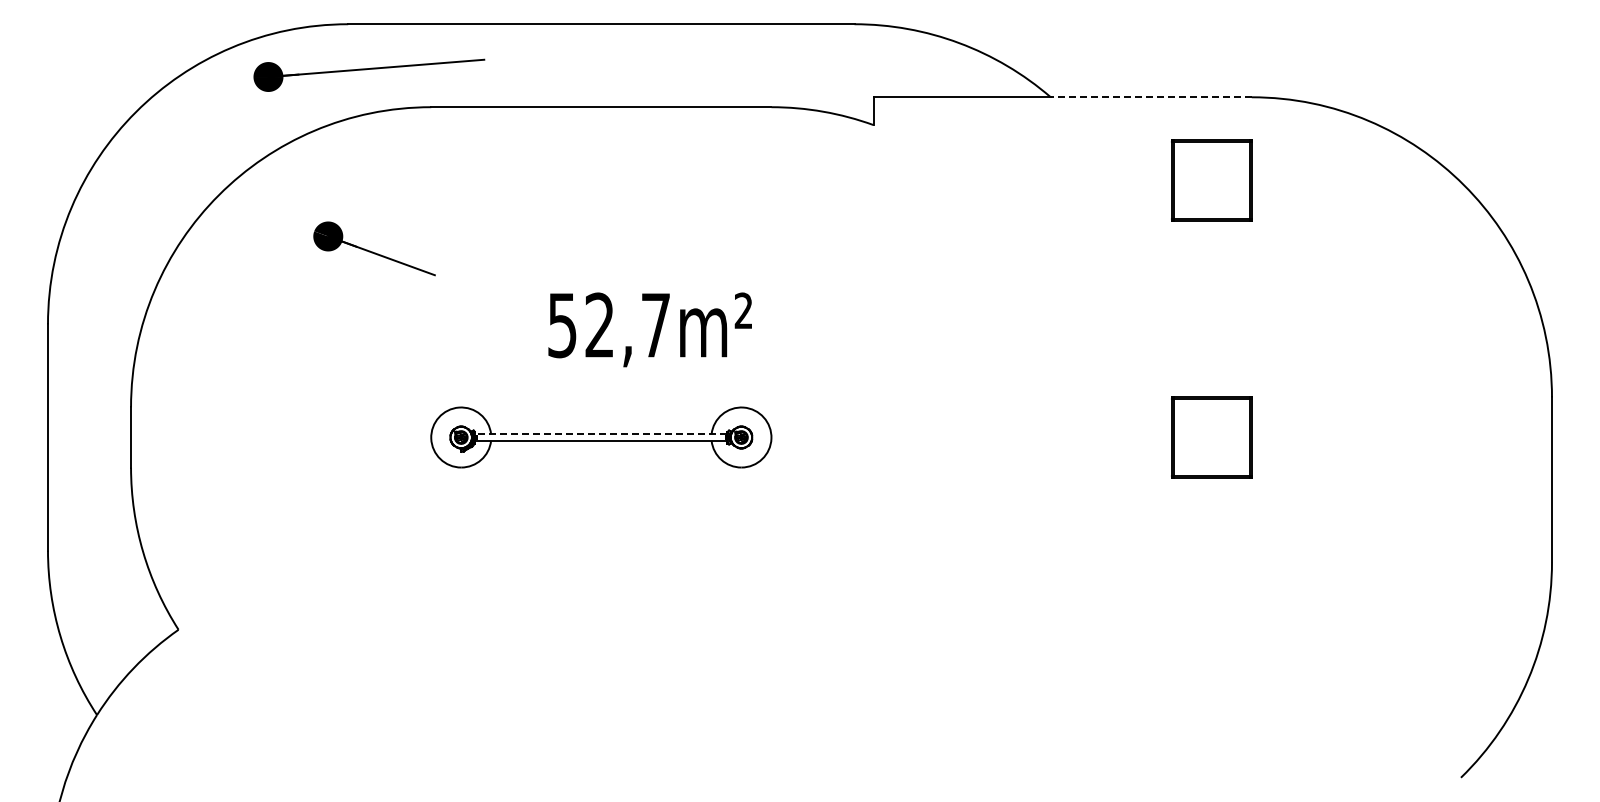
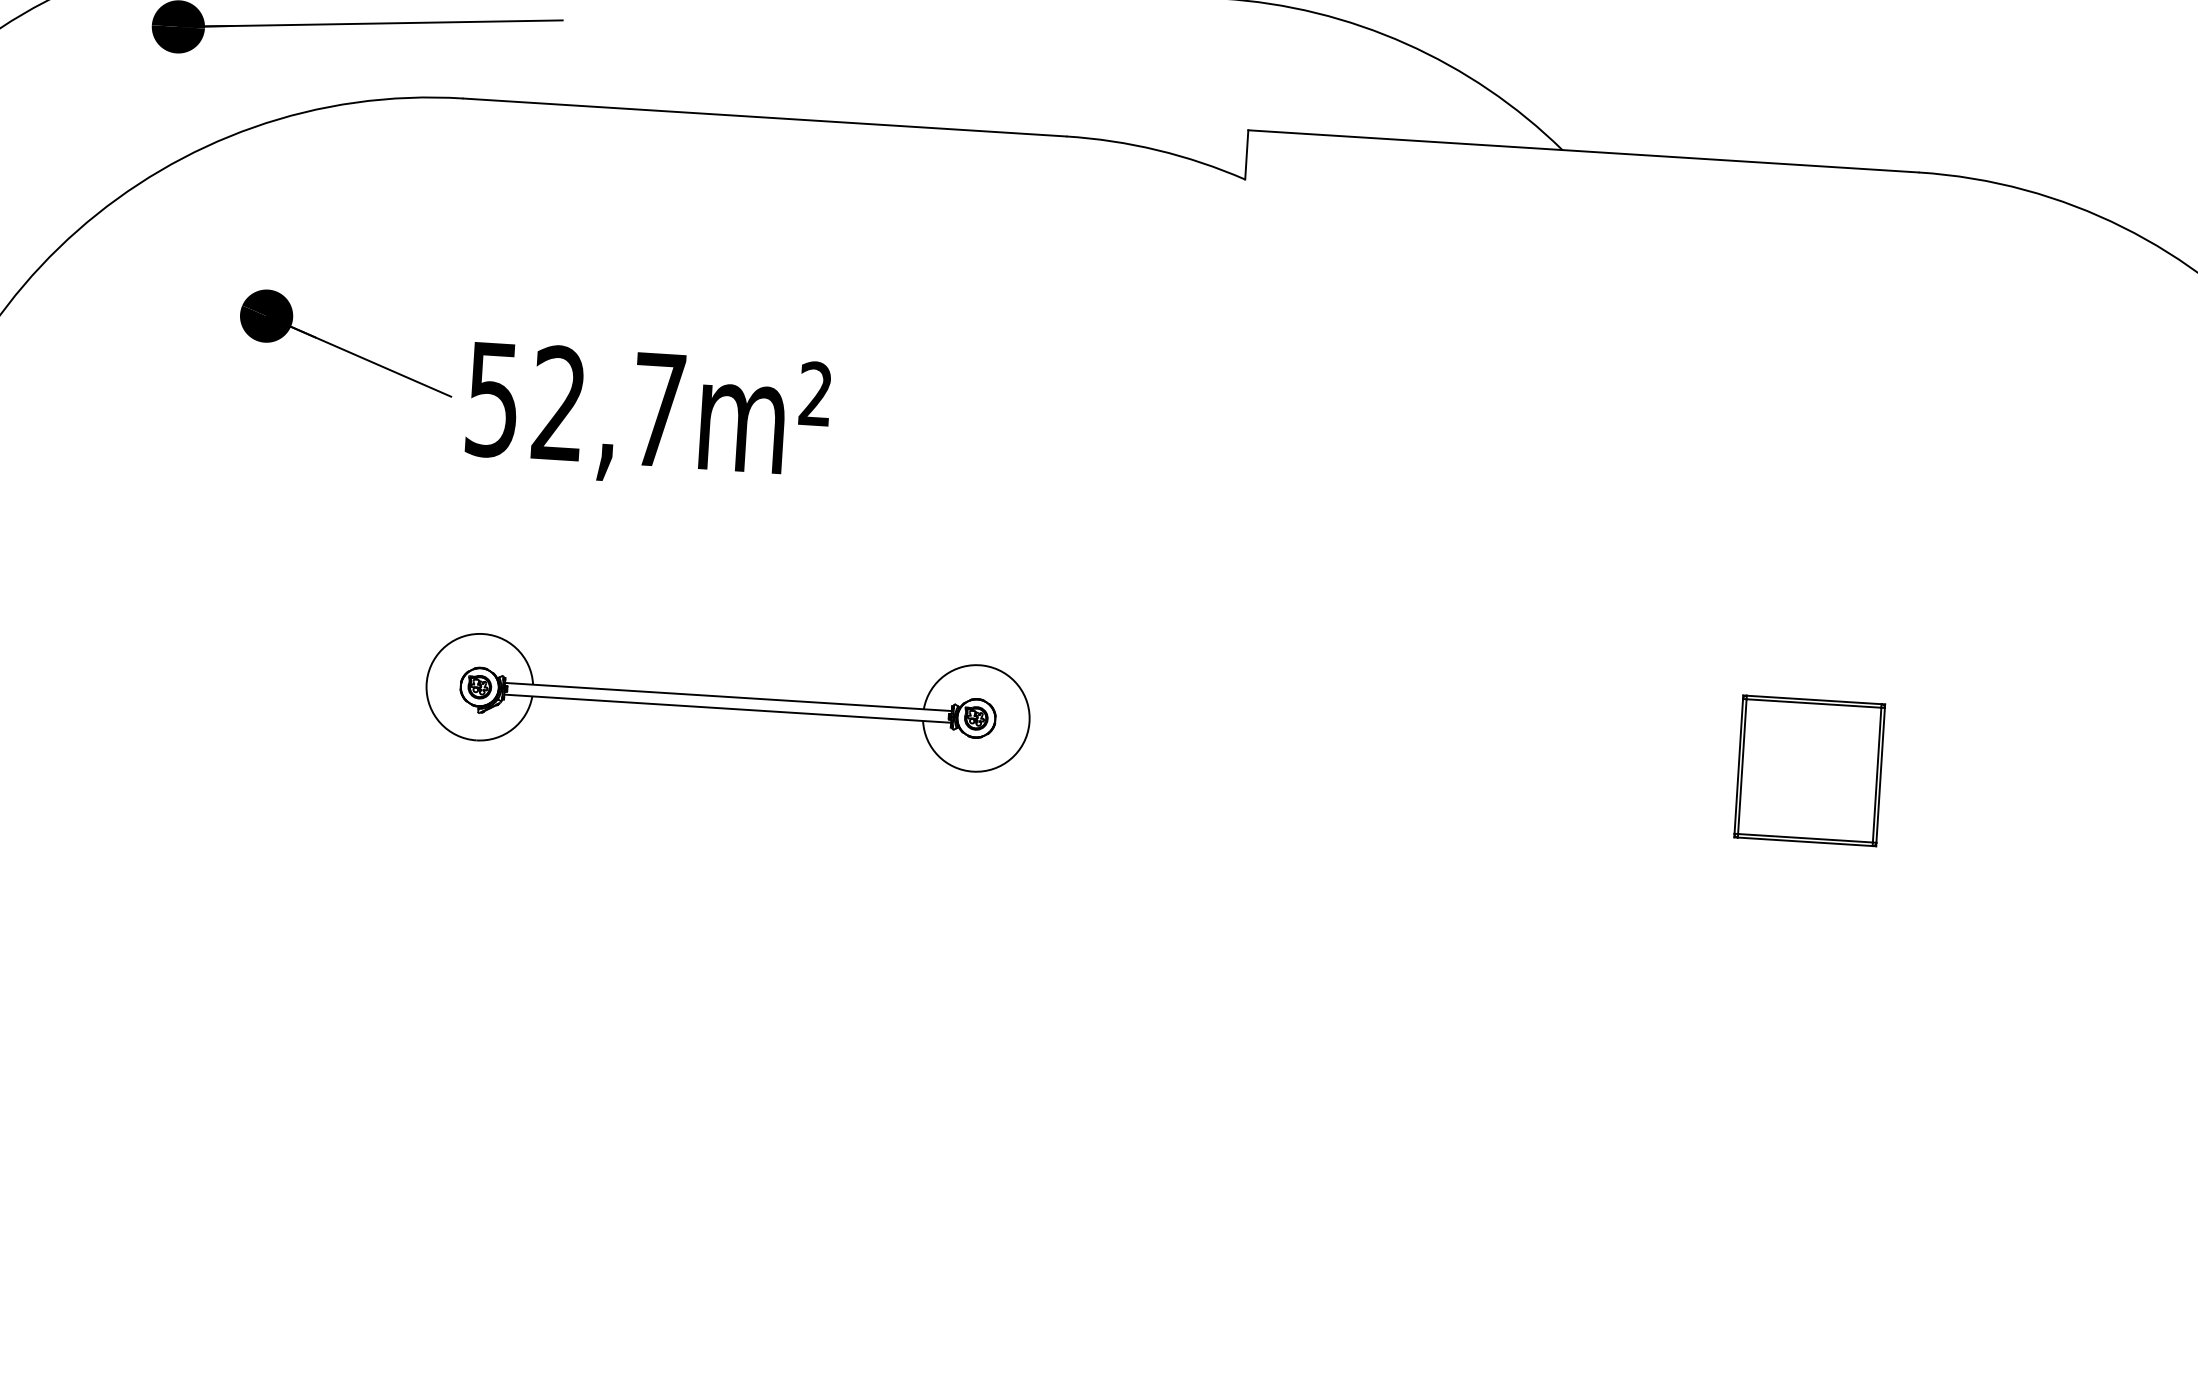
line: (1150, 97) -> (1739, 161), dashed -> solid
part: (1211, 180) -> (1837, 315), removed
text: (649, 329) -> (646, 416), moved
line: (600, 434) -> (726, 697), dashed -> solid

